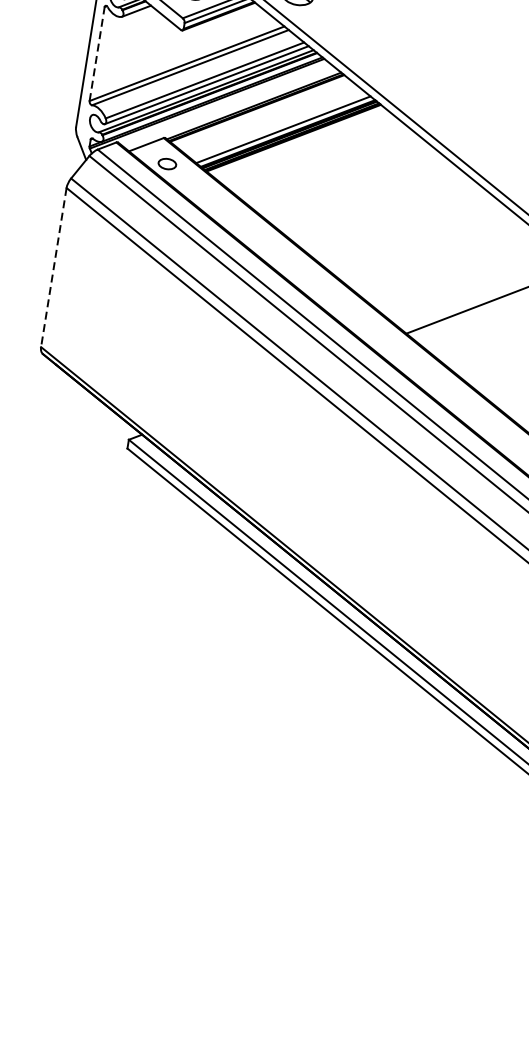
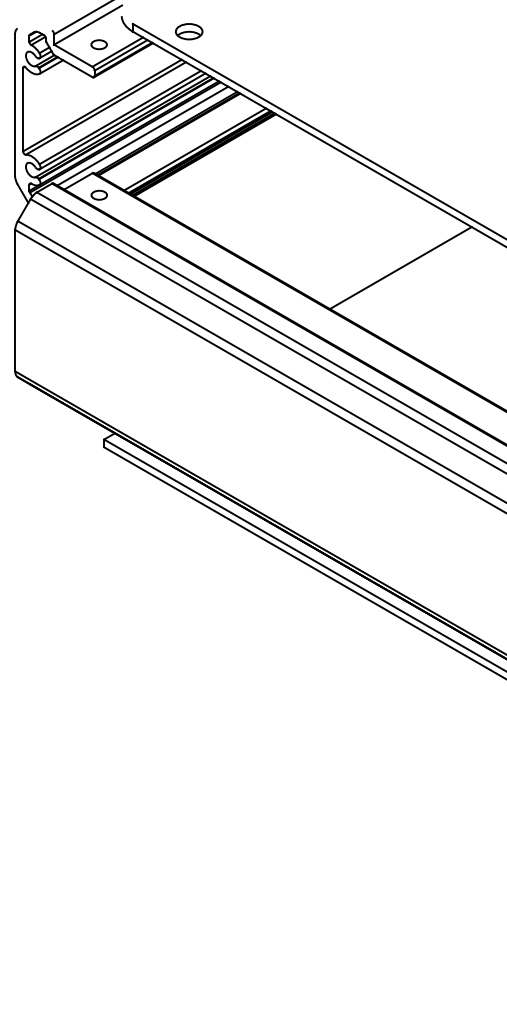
line: (97, 53) -> (23, 109), dashed -> solid
line: (226, 104) -> (142, 135), added
line: (54, 267) -> (15, 300), dashed -> solid

